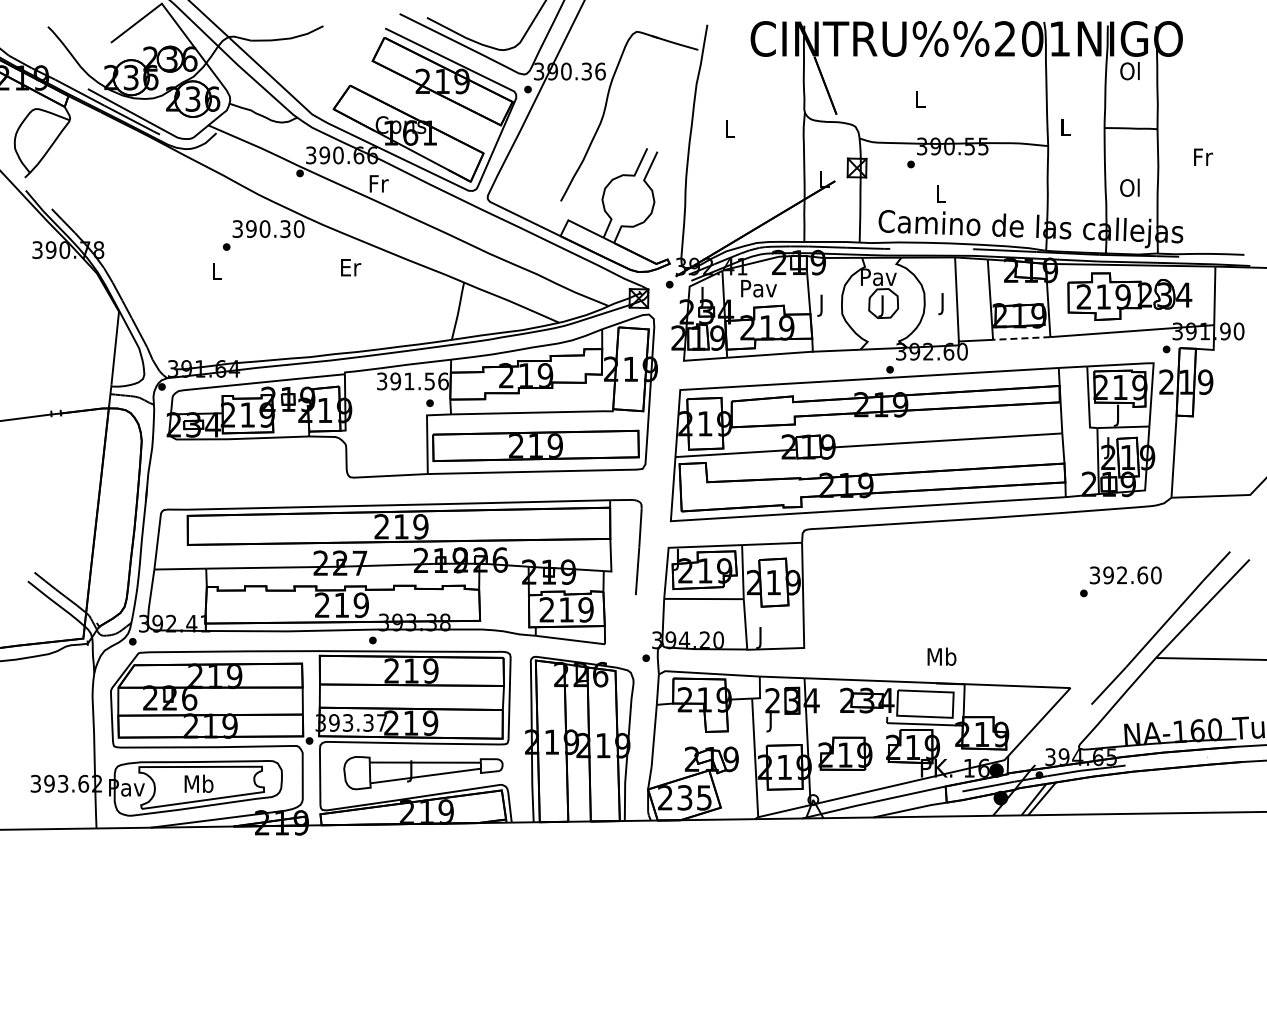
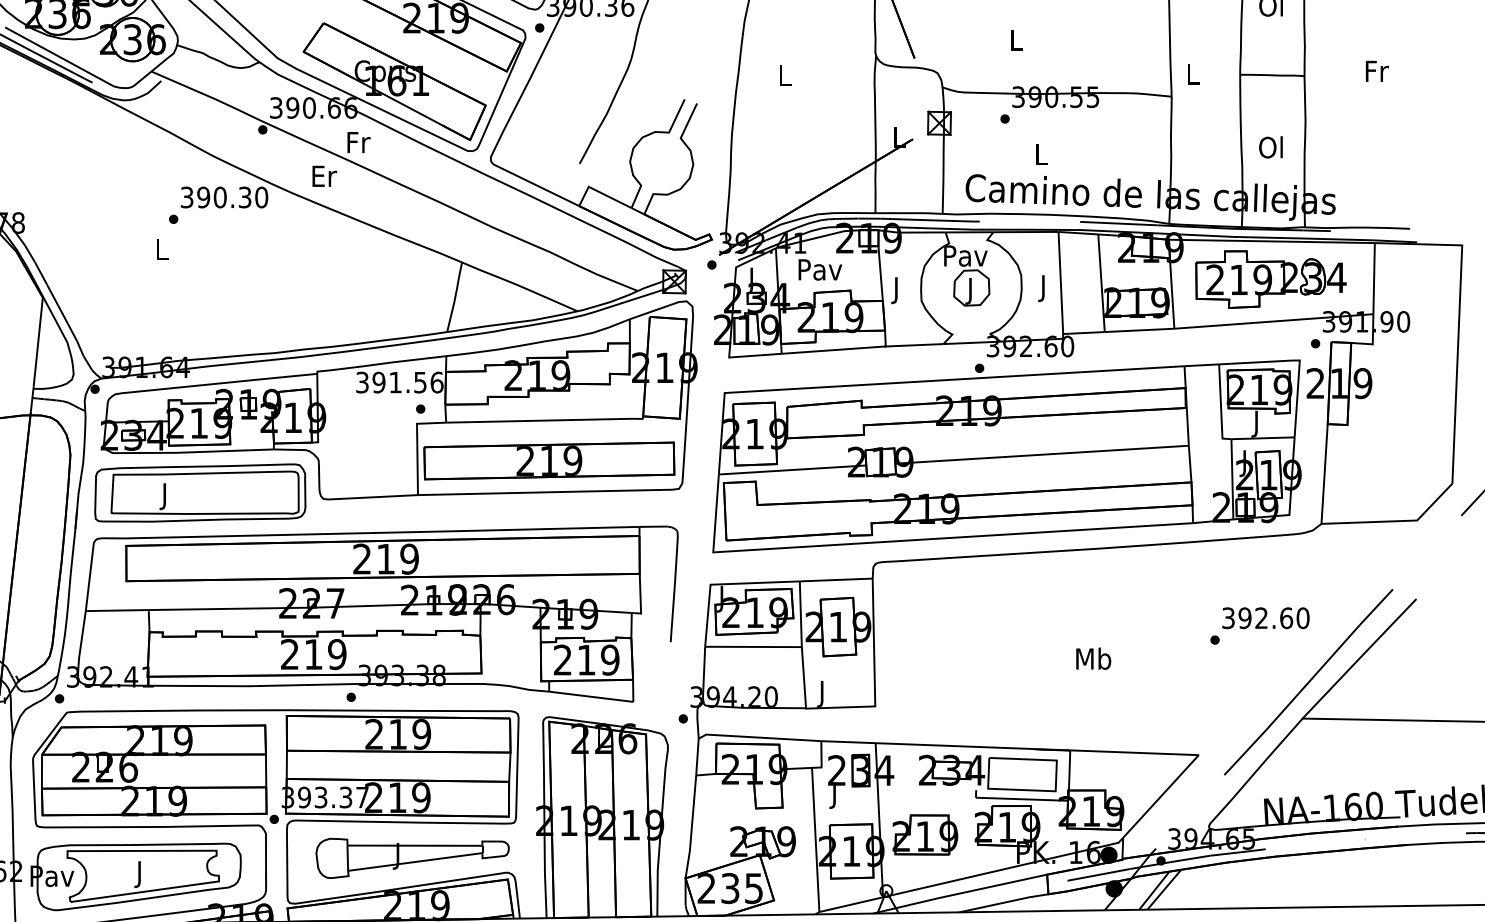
text: (1203, 156) -> (1377, 70), moved
text: (351, 267) -> (325, 176), moved
line: (1021, 338) -> (1139, 330), dashed -> solid
part: (248, 471) -> (200, 492), added
text: (941, 656) -> (1093, 658), moved
text: (198, 785) -> (139, 873), Mb -> J

